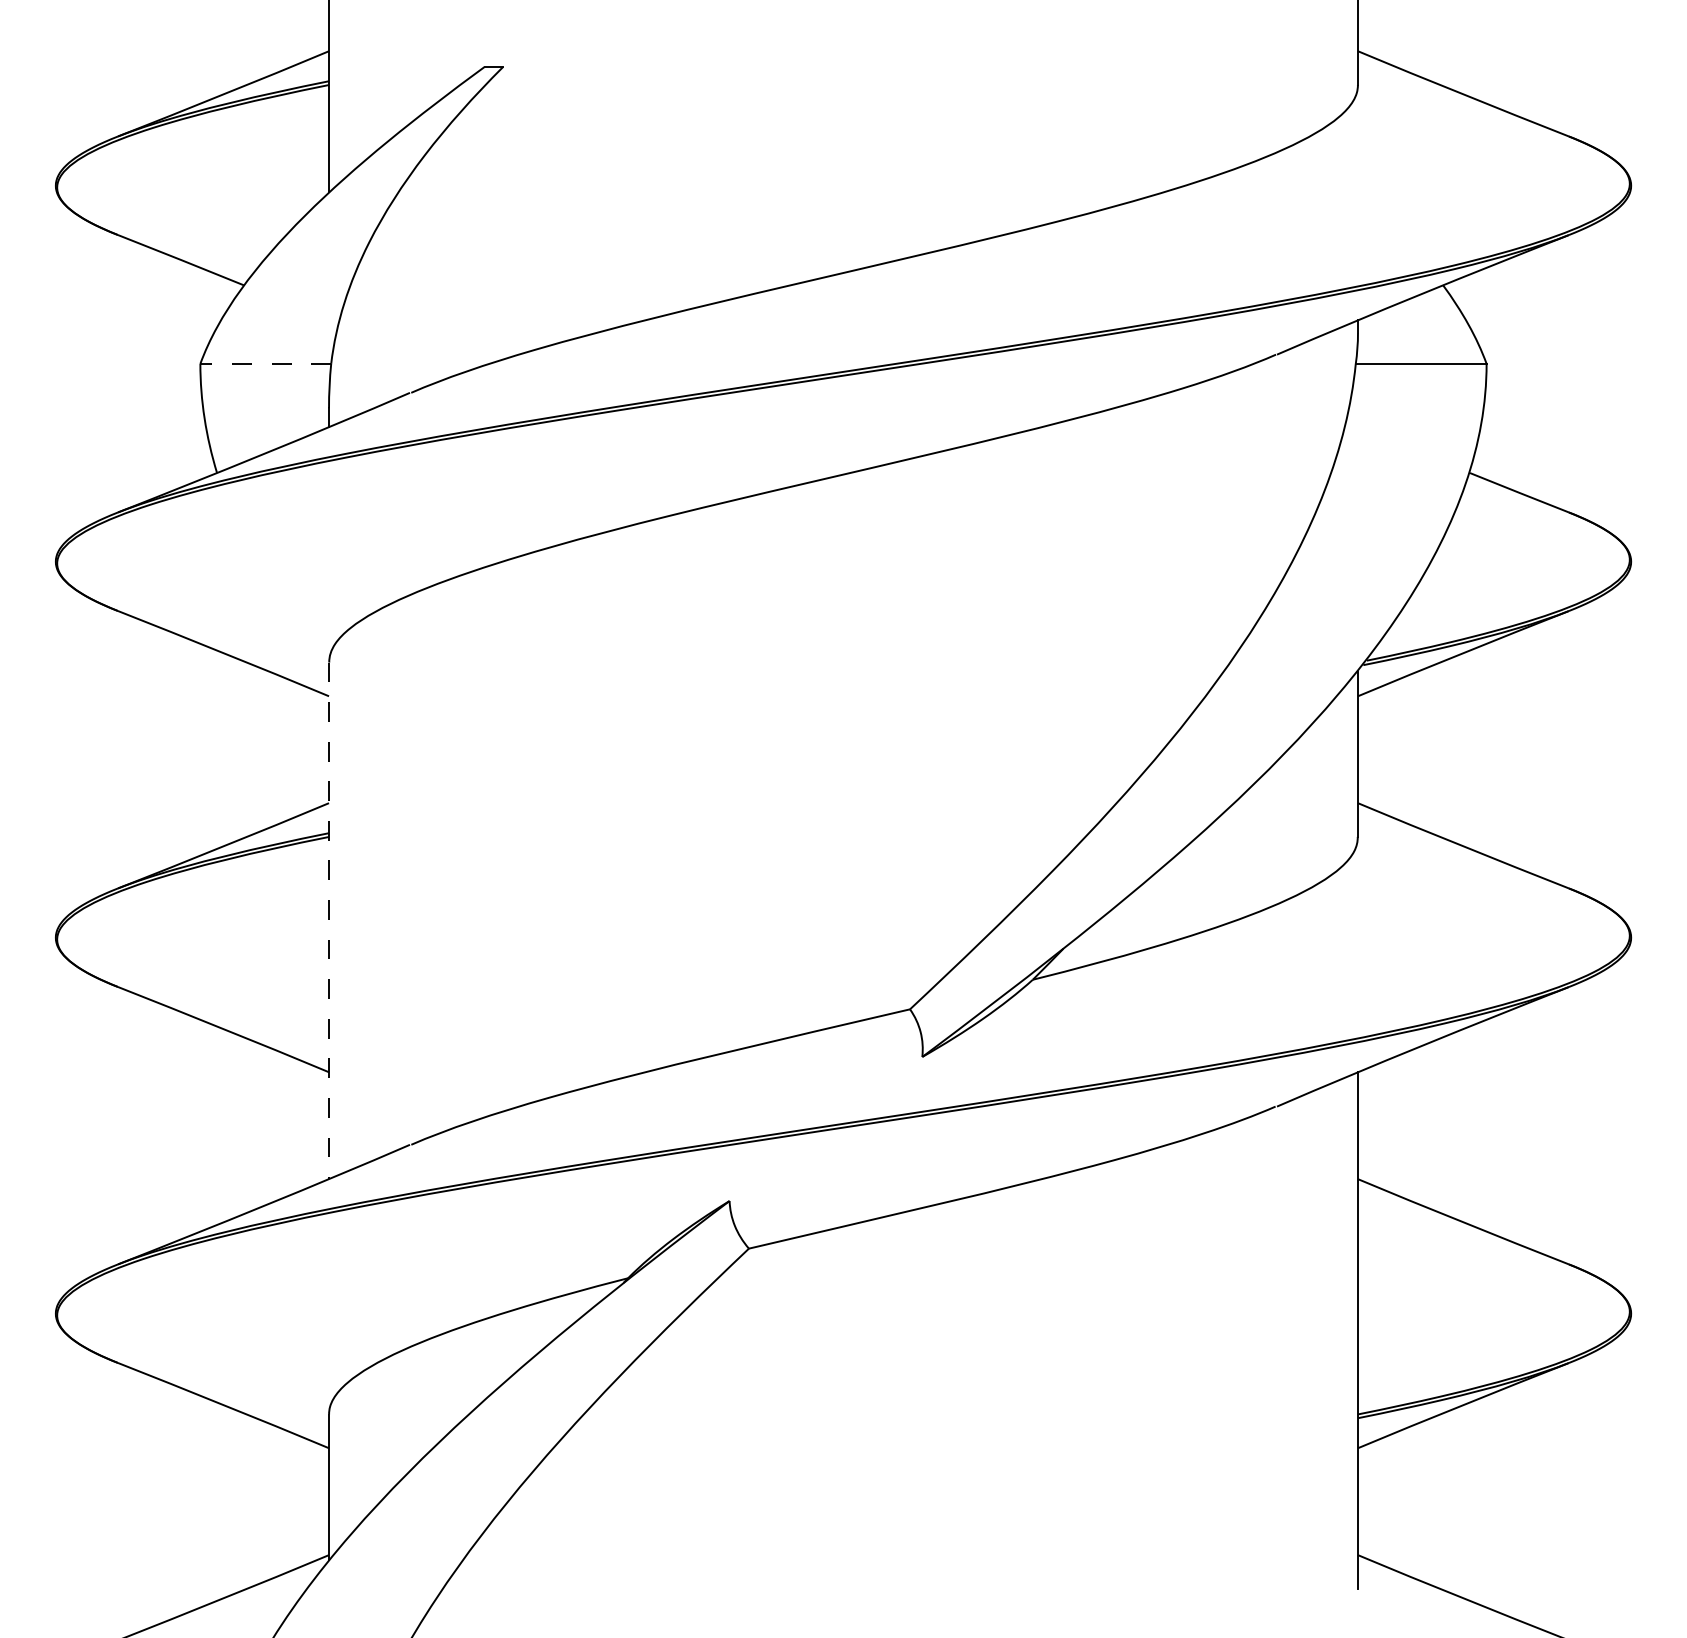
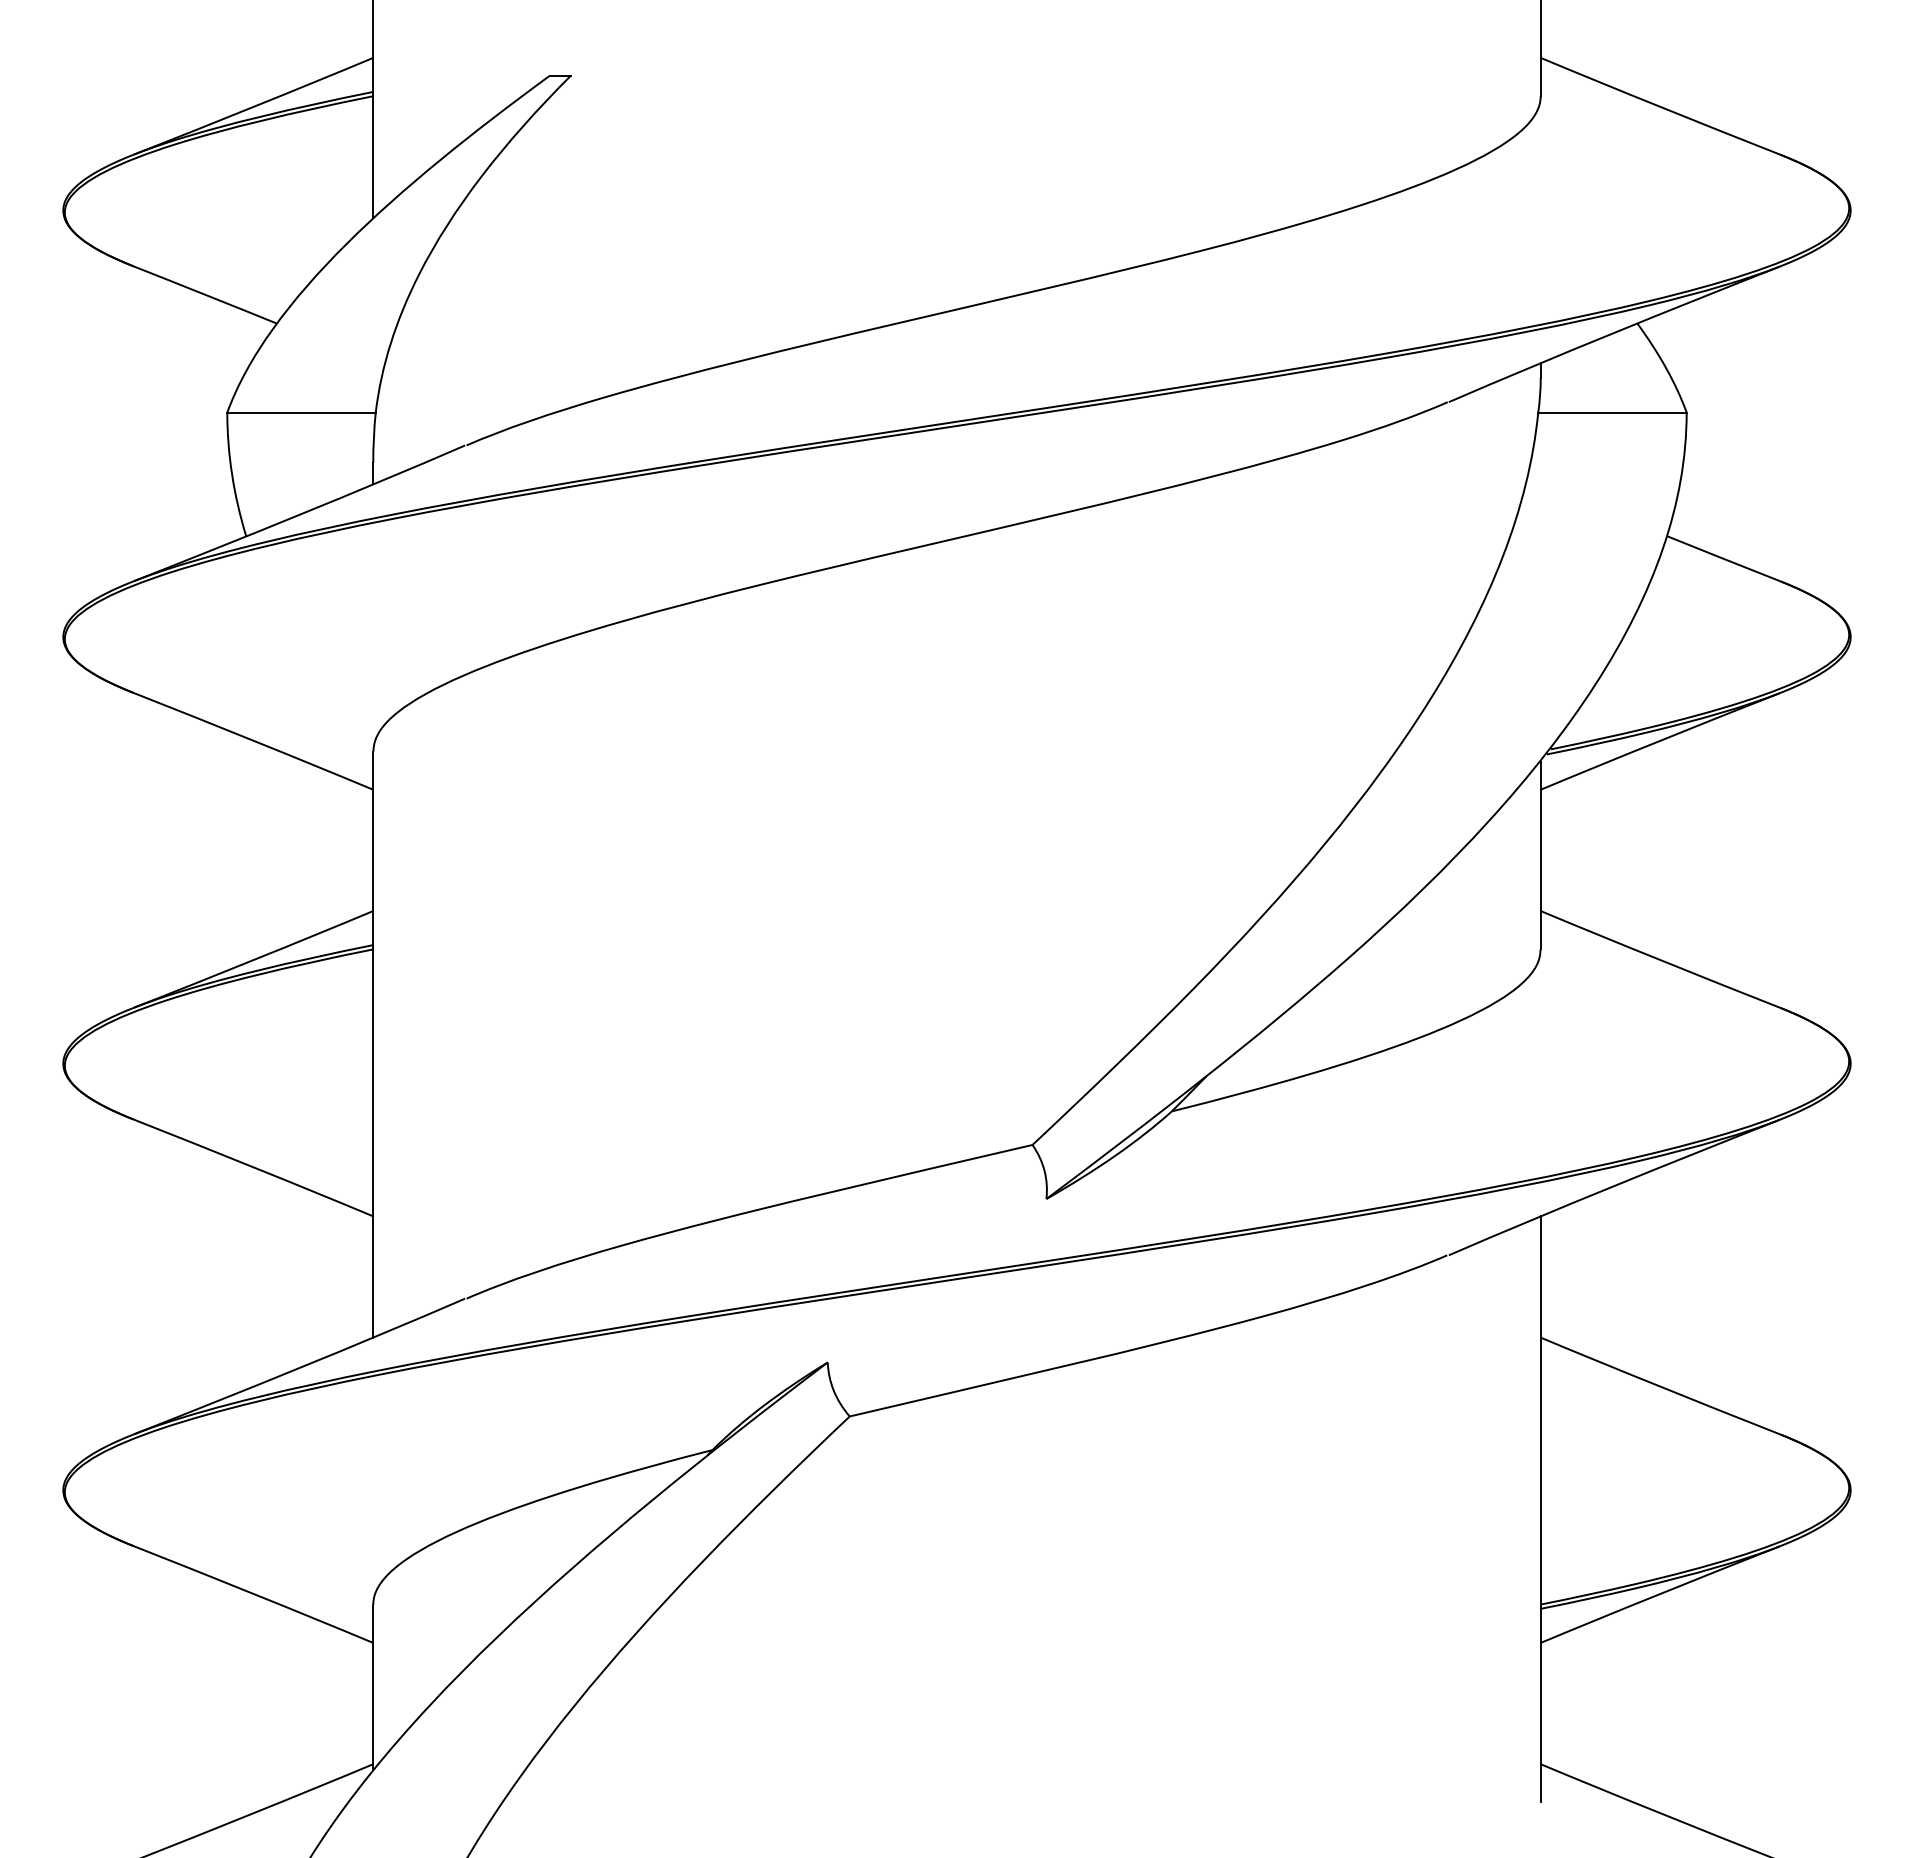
line: (265, 363) -> (301, 412), dashed -> solid
line: (329, 921) -> (373, 1045), dashed -> solid

